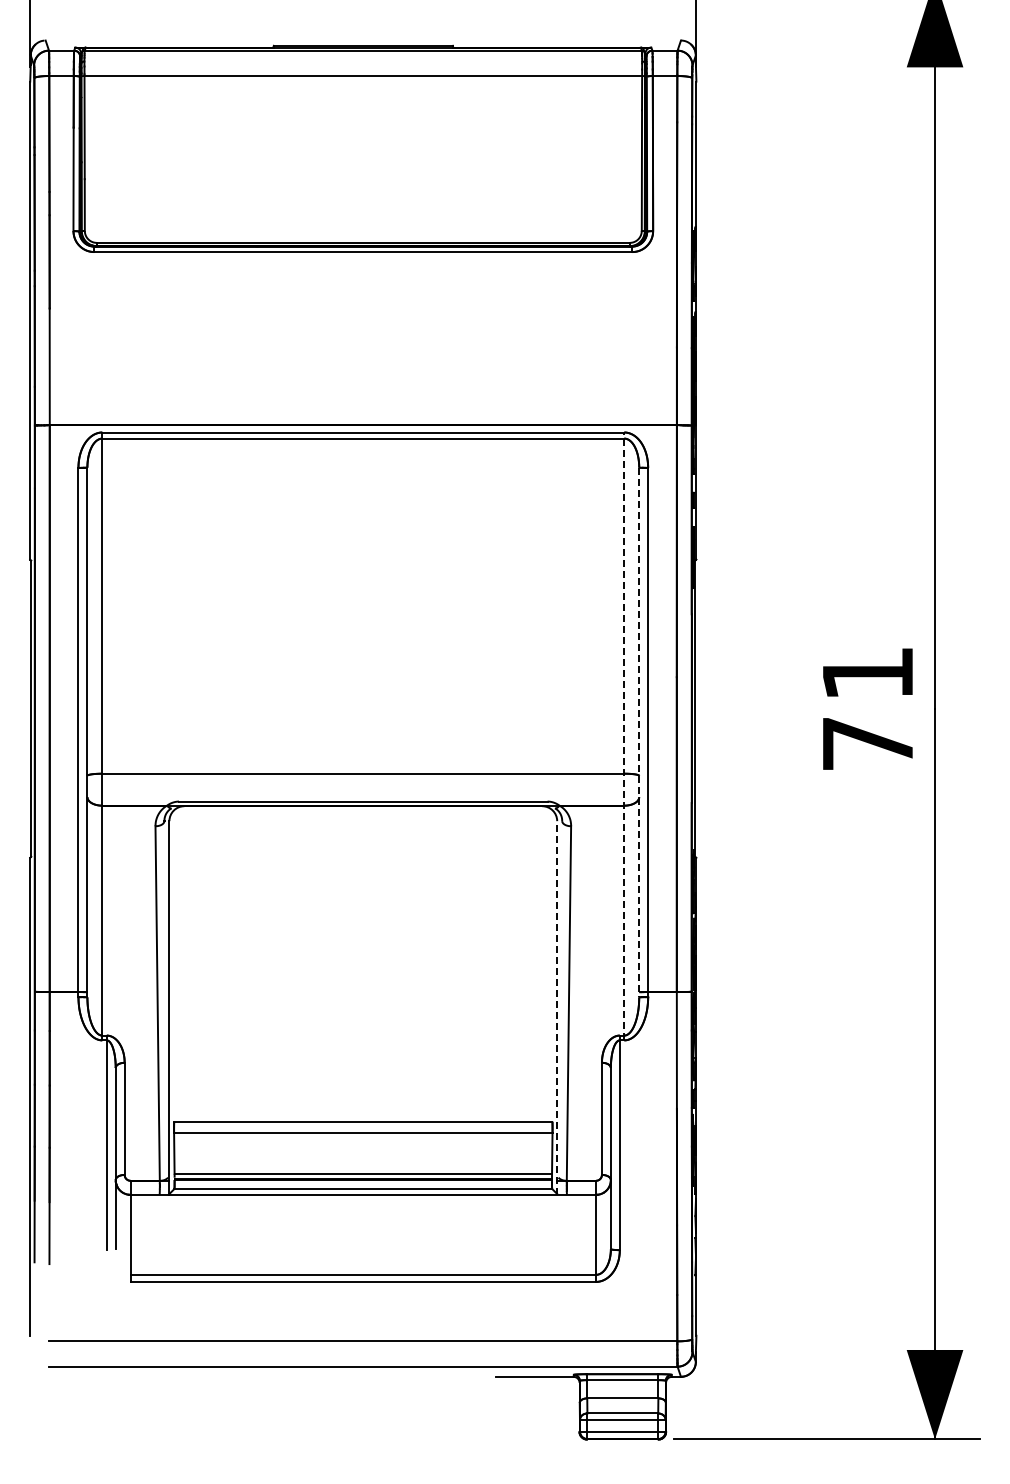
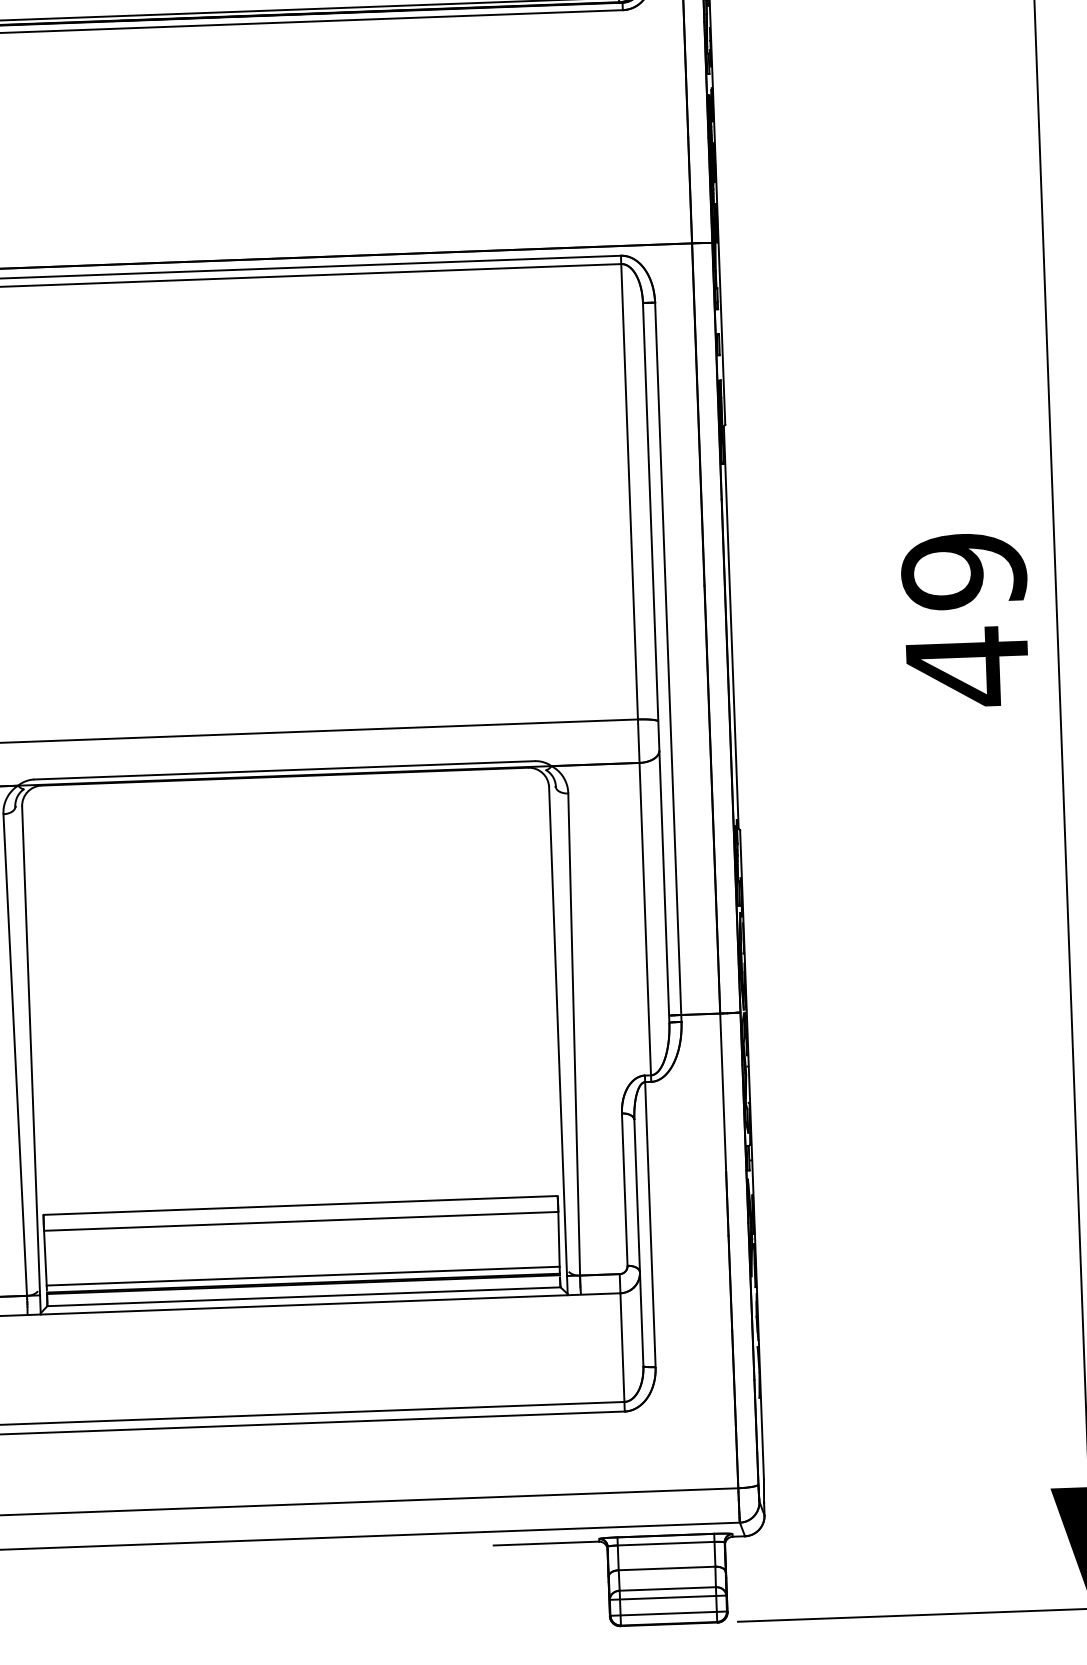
text: (867, 709) -> (965, 620), 71 -> 49
line: (639, 732) -> (656, 662), dashed -> solid
line: (624, 736) -> (636, 668), dashed -> solid
line: (557, 1008) -> (558, 1041), dashed -> solid

